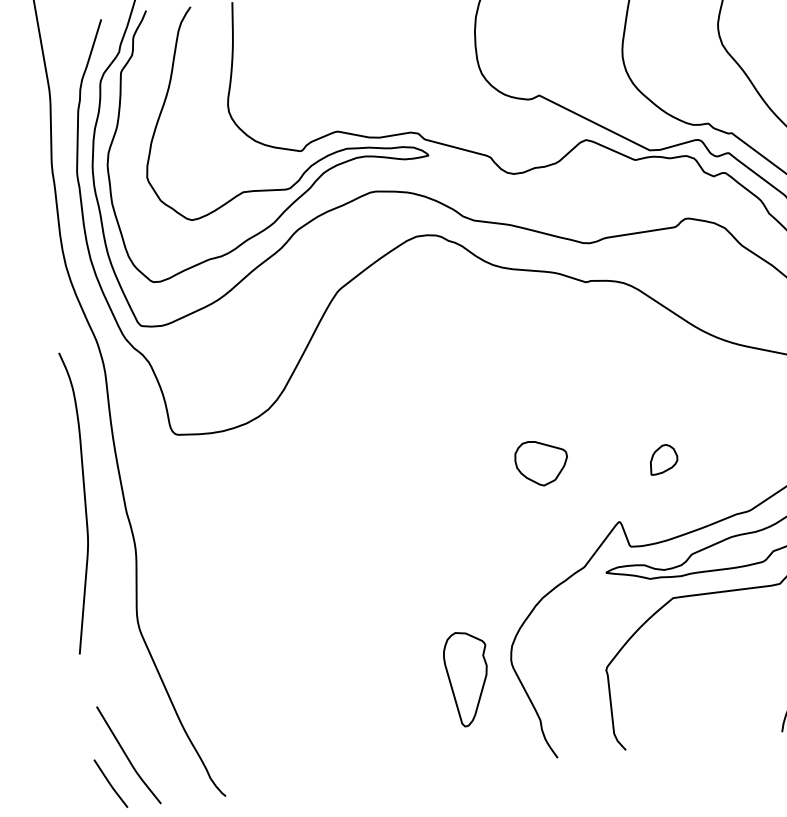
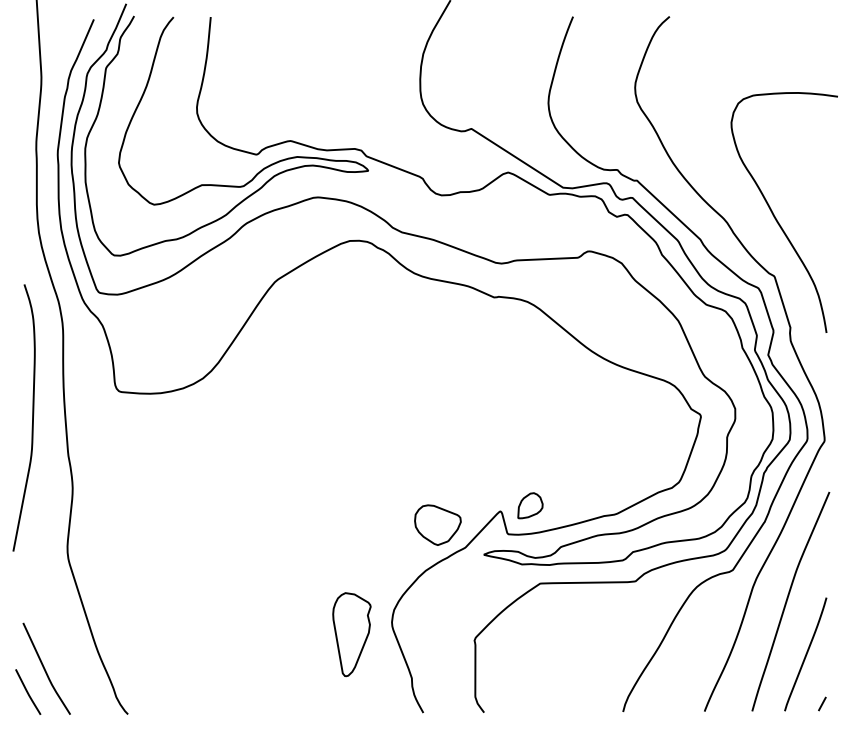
part: (663, 459) -> (530, 505), moved
part: (541, 462) -> (437, 524), moved
curve: (84, 501) -> (32, 417), moved

